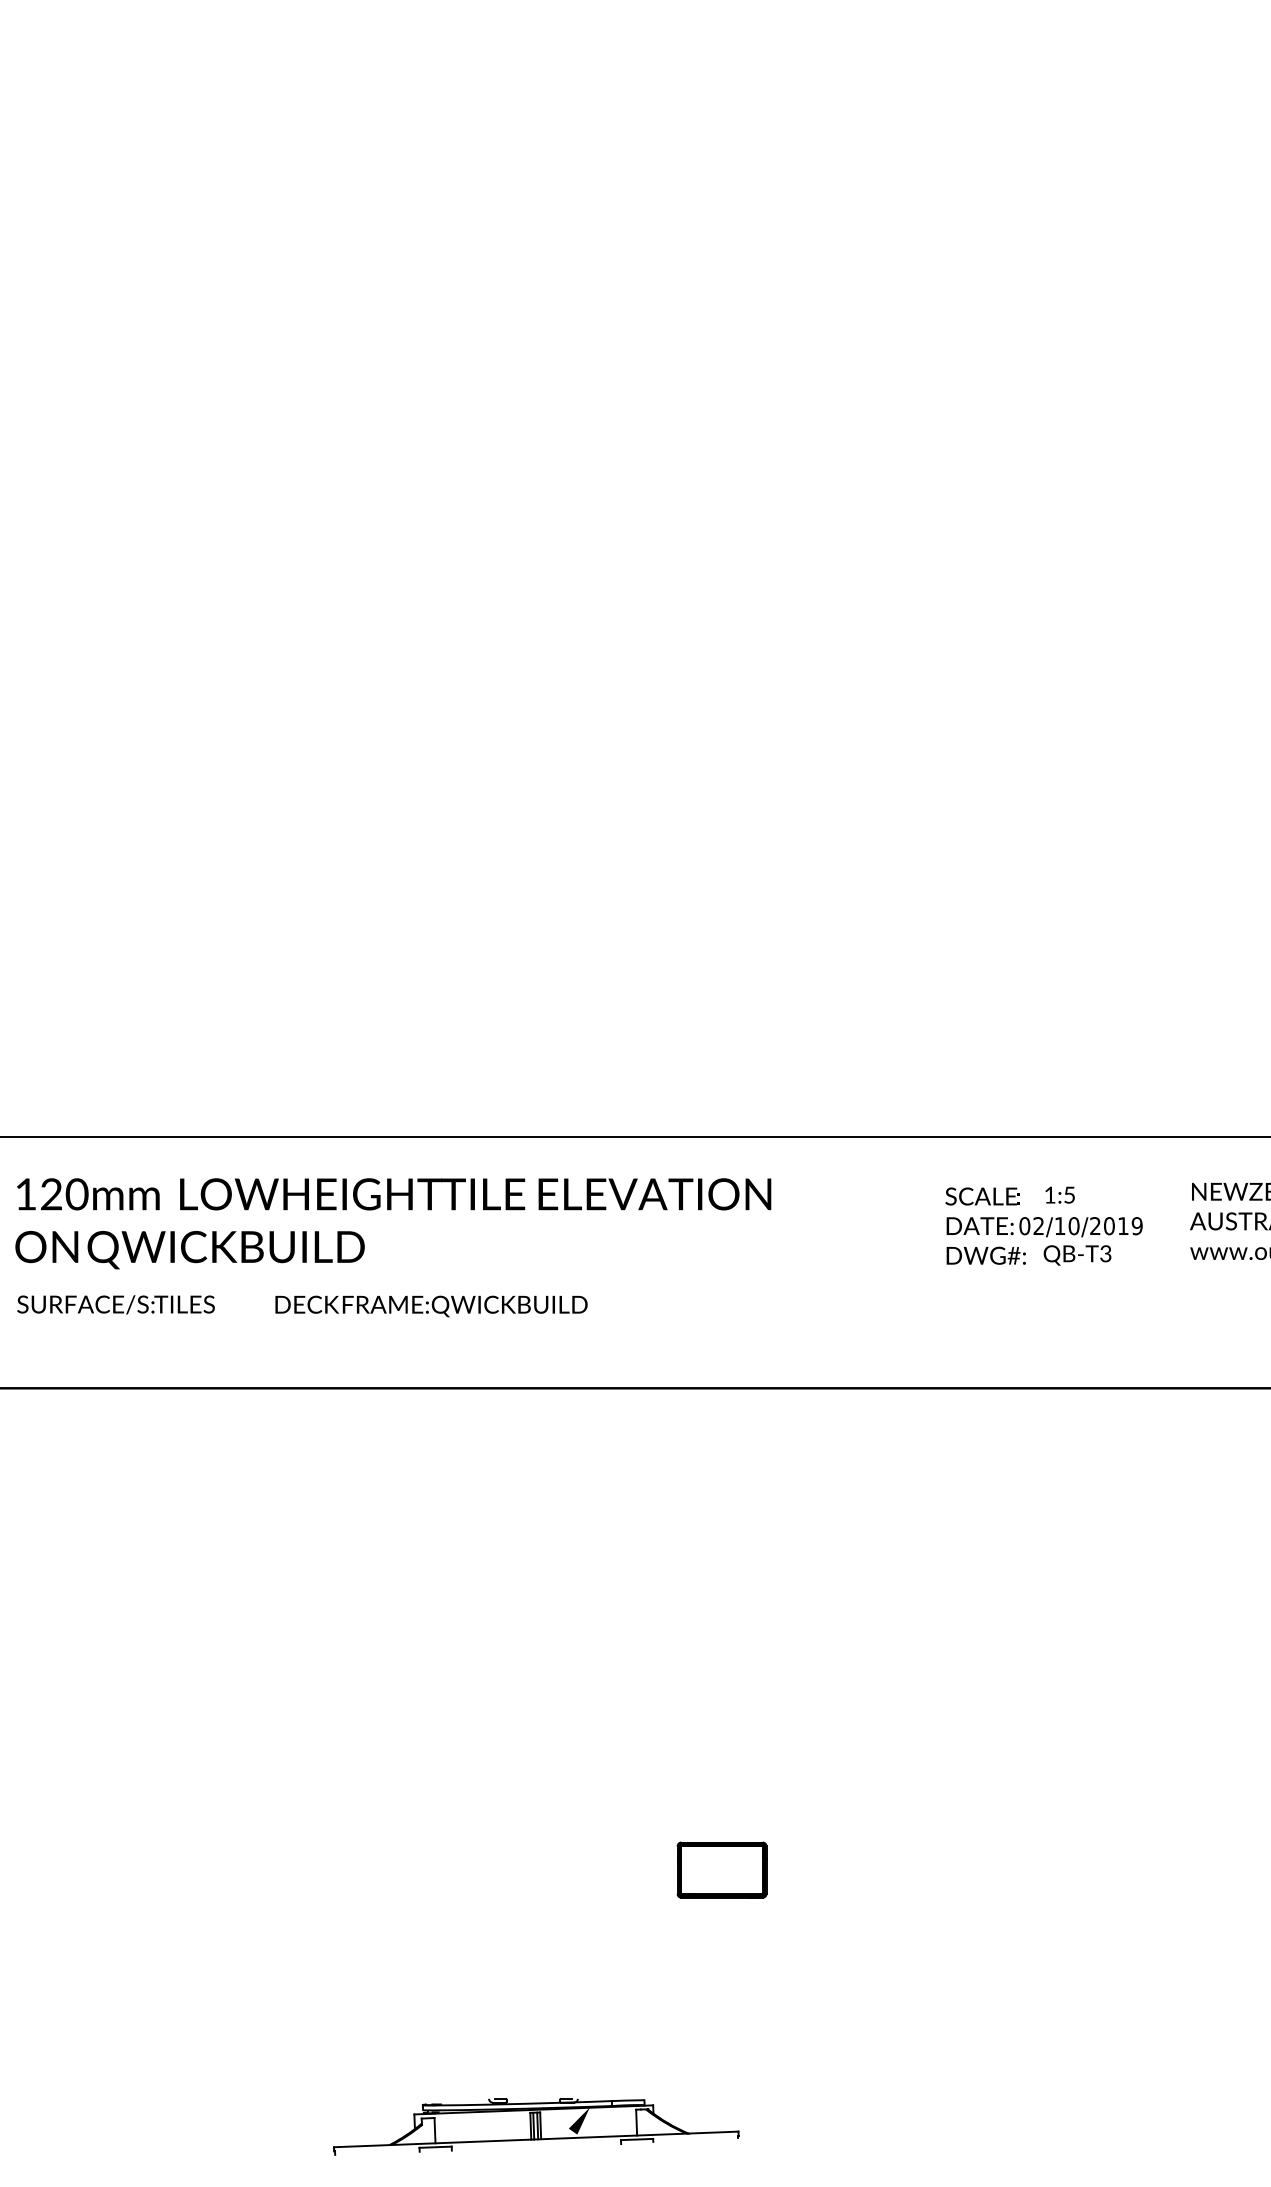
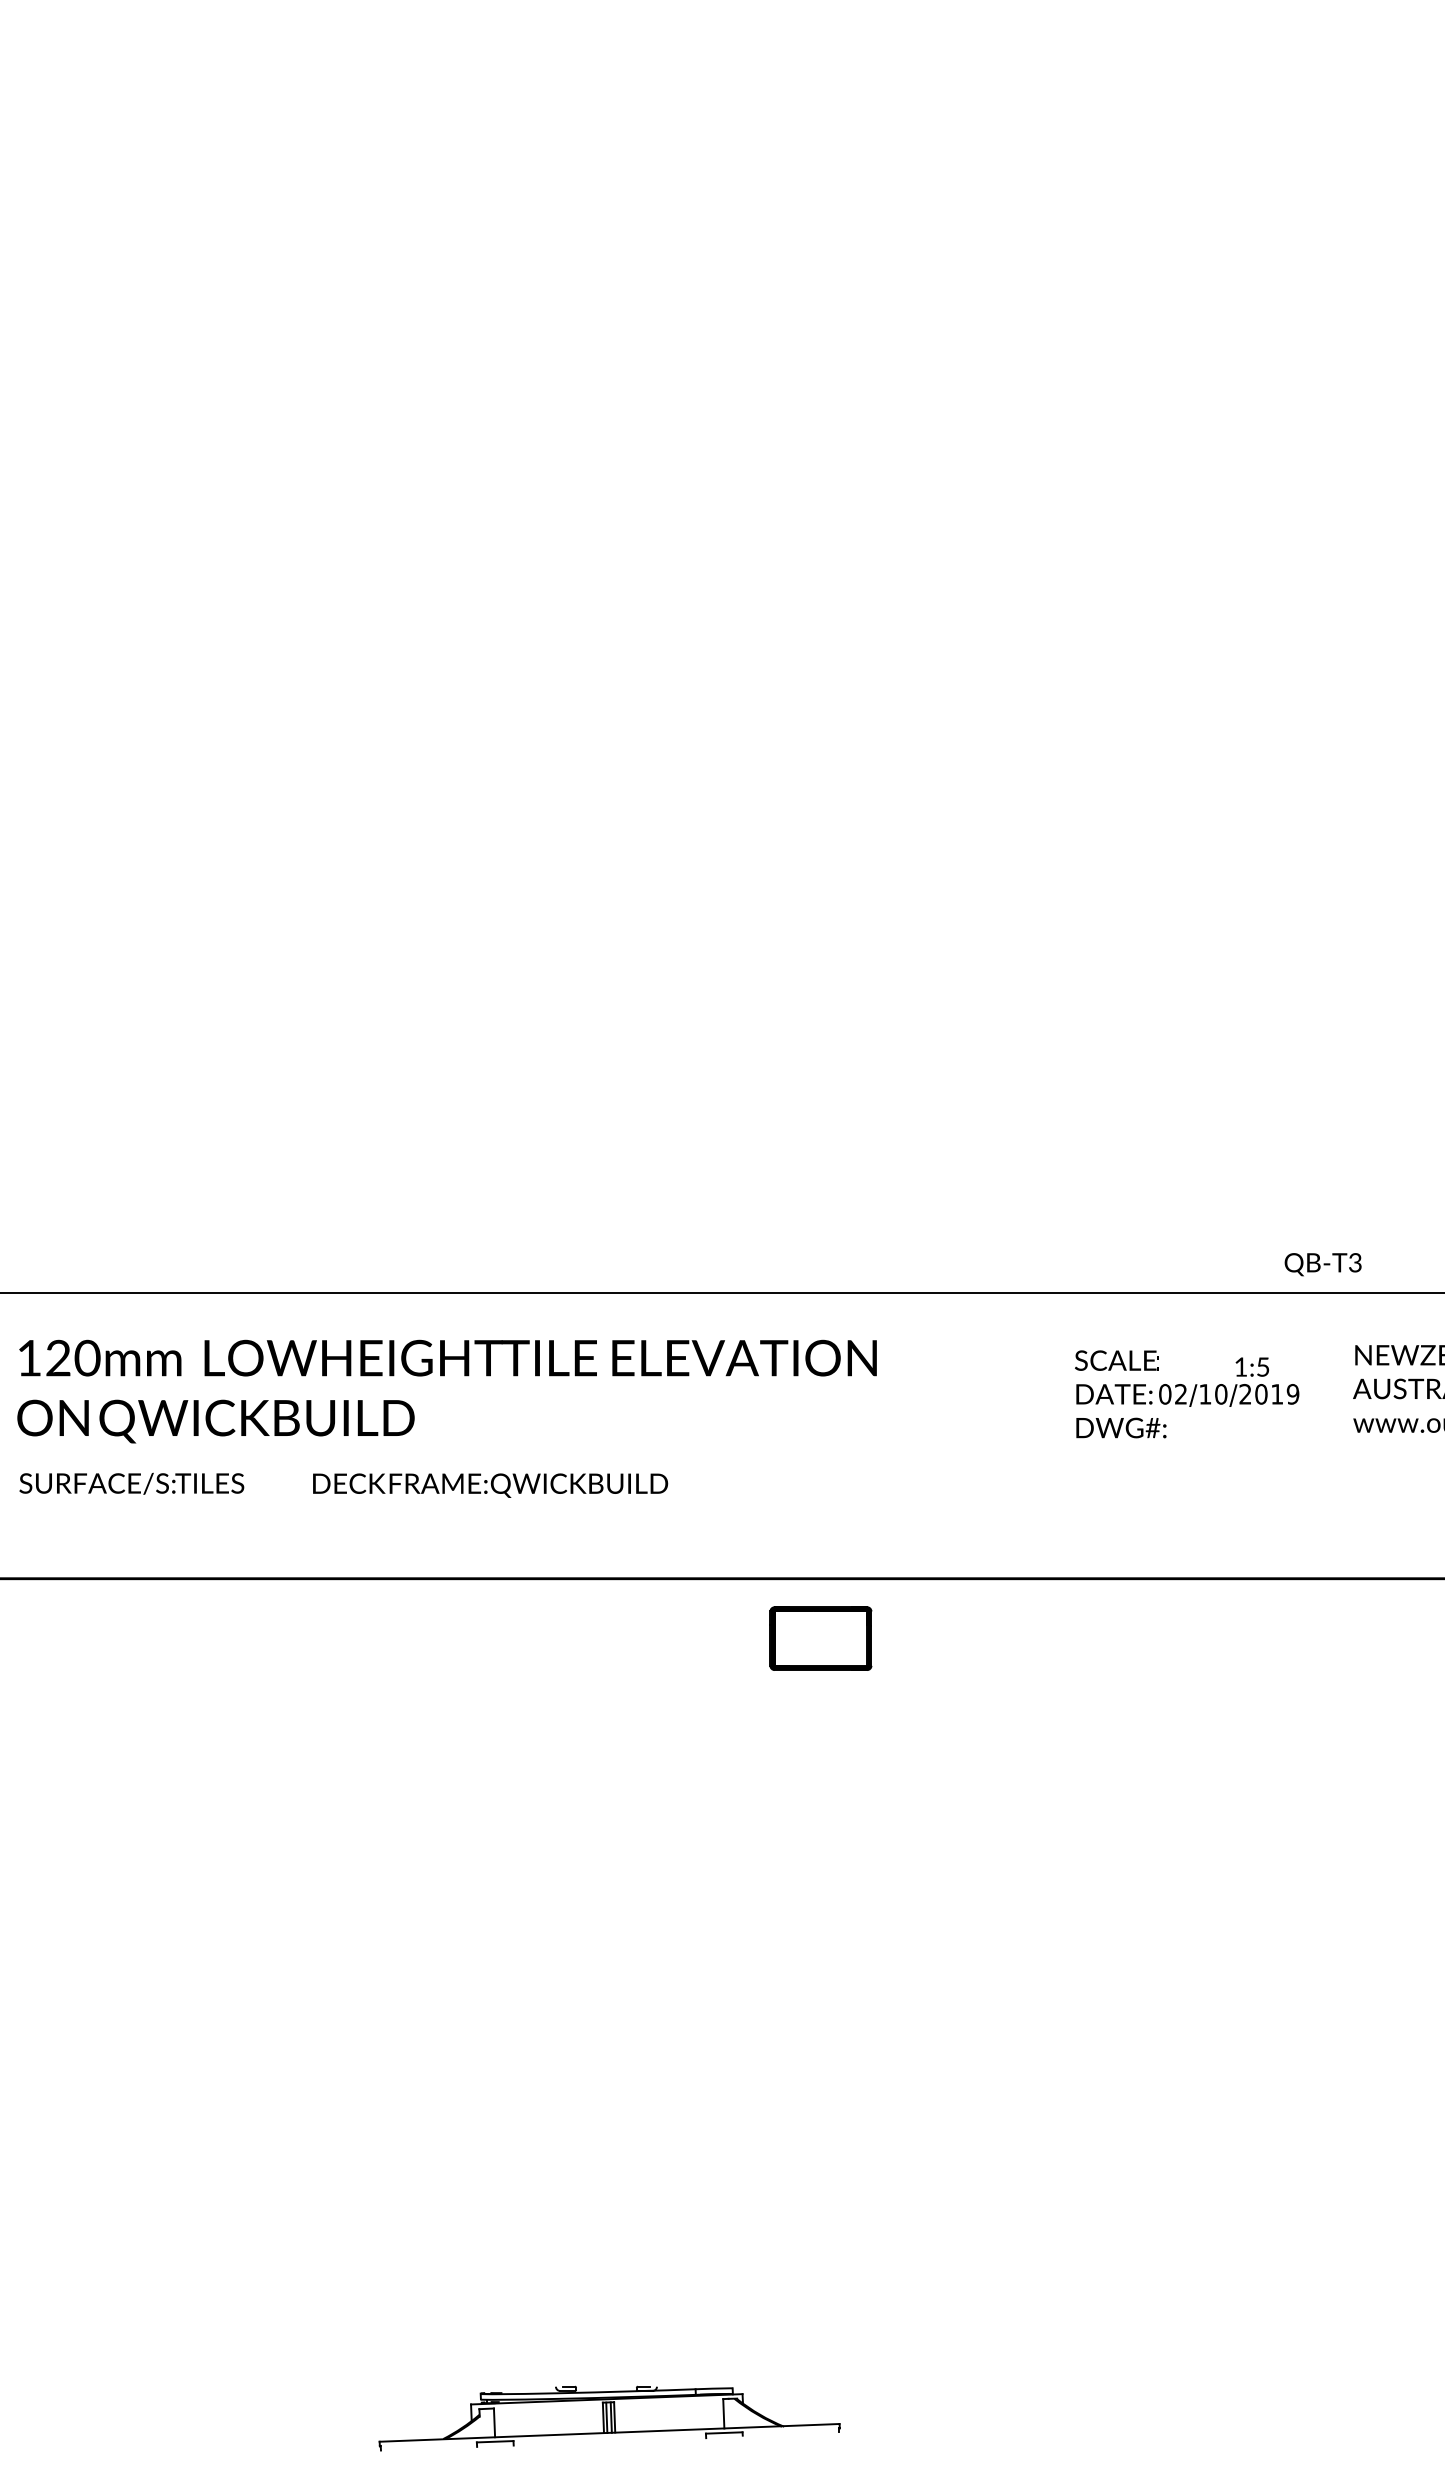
text: (1059, 1194) -> (1251, 1366), moved
text: (1076, 1255) -> (1322, 1264), moved
part: (721, 1870) -> (820, 1638), moved
fill: (579, 2120) -> (658, 2411), removed

